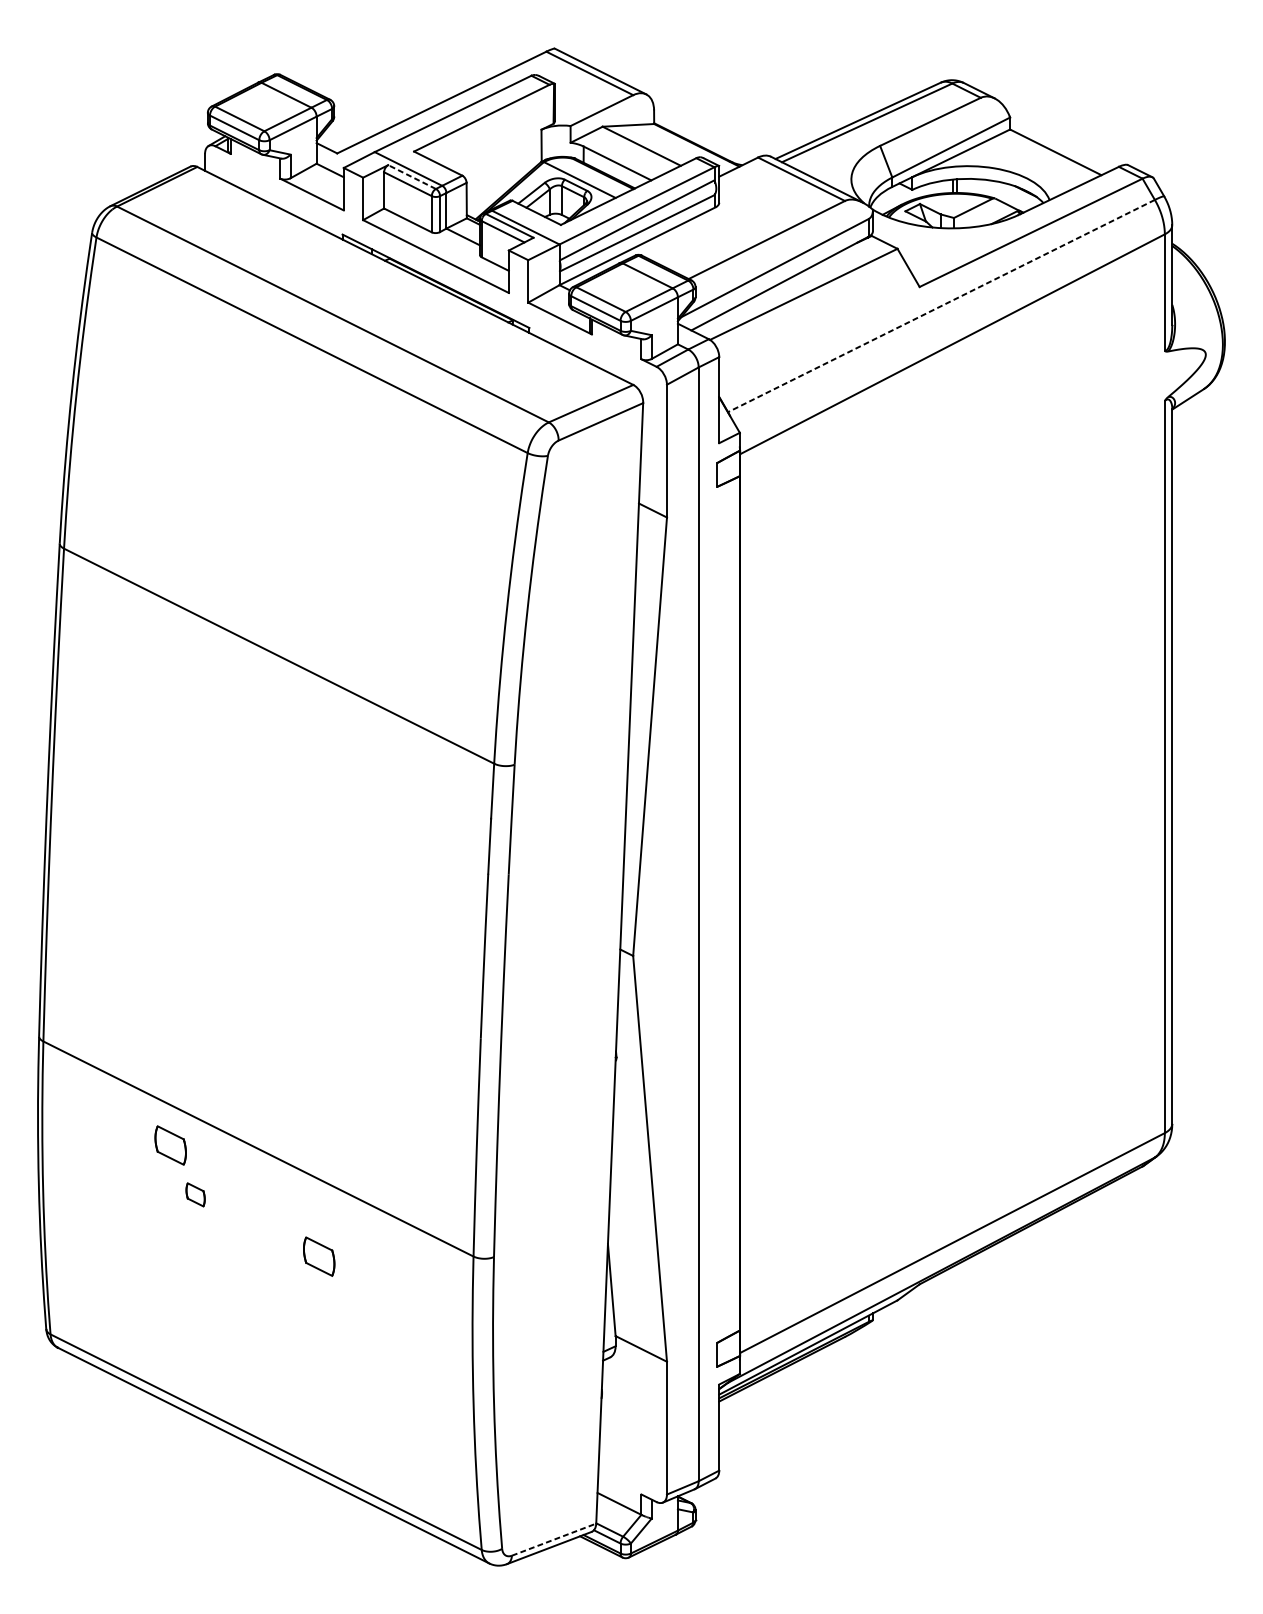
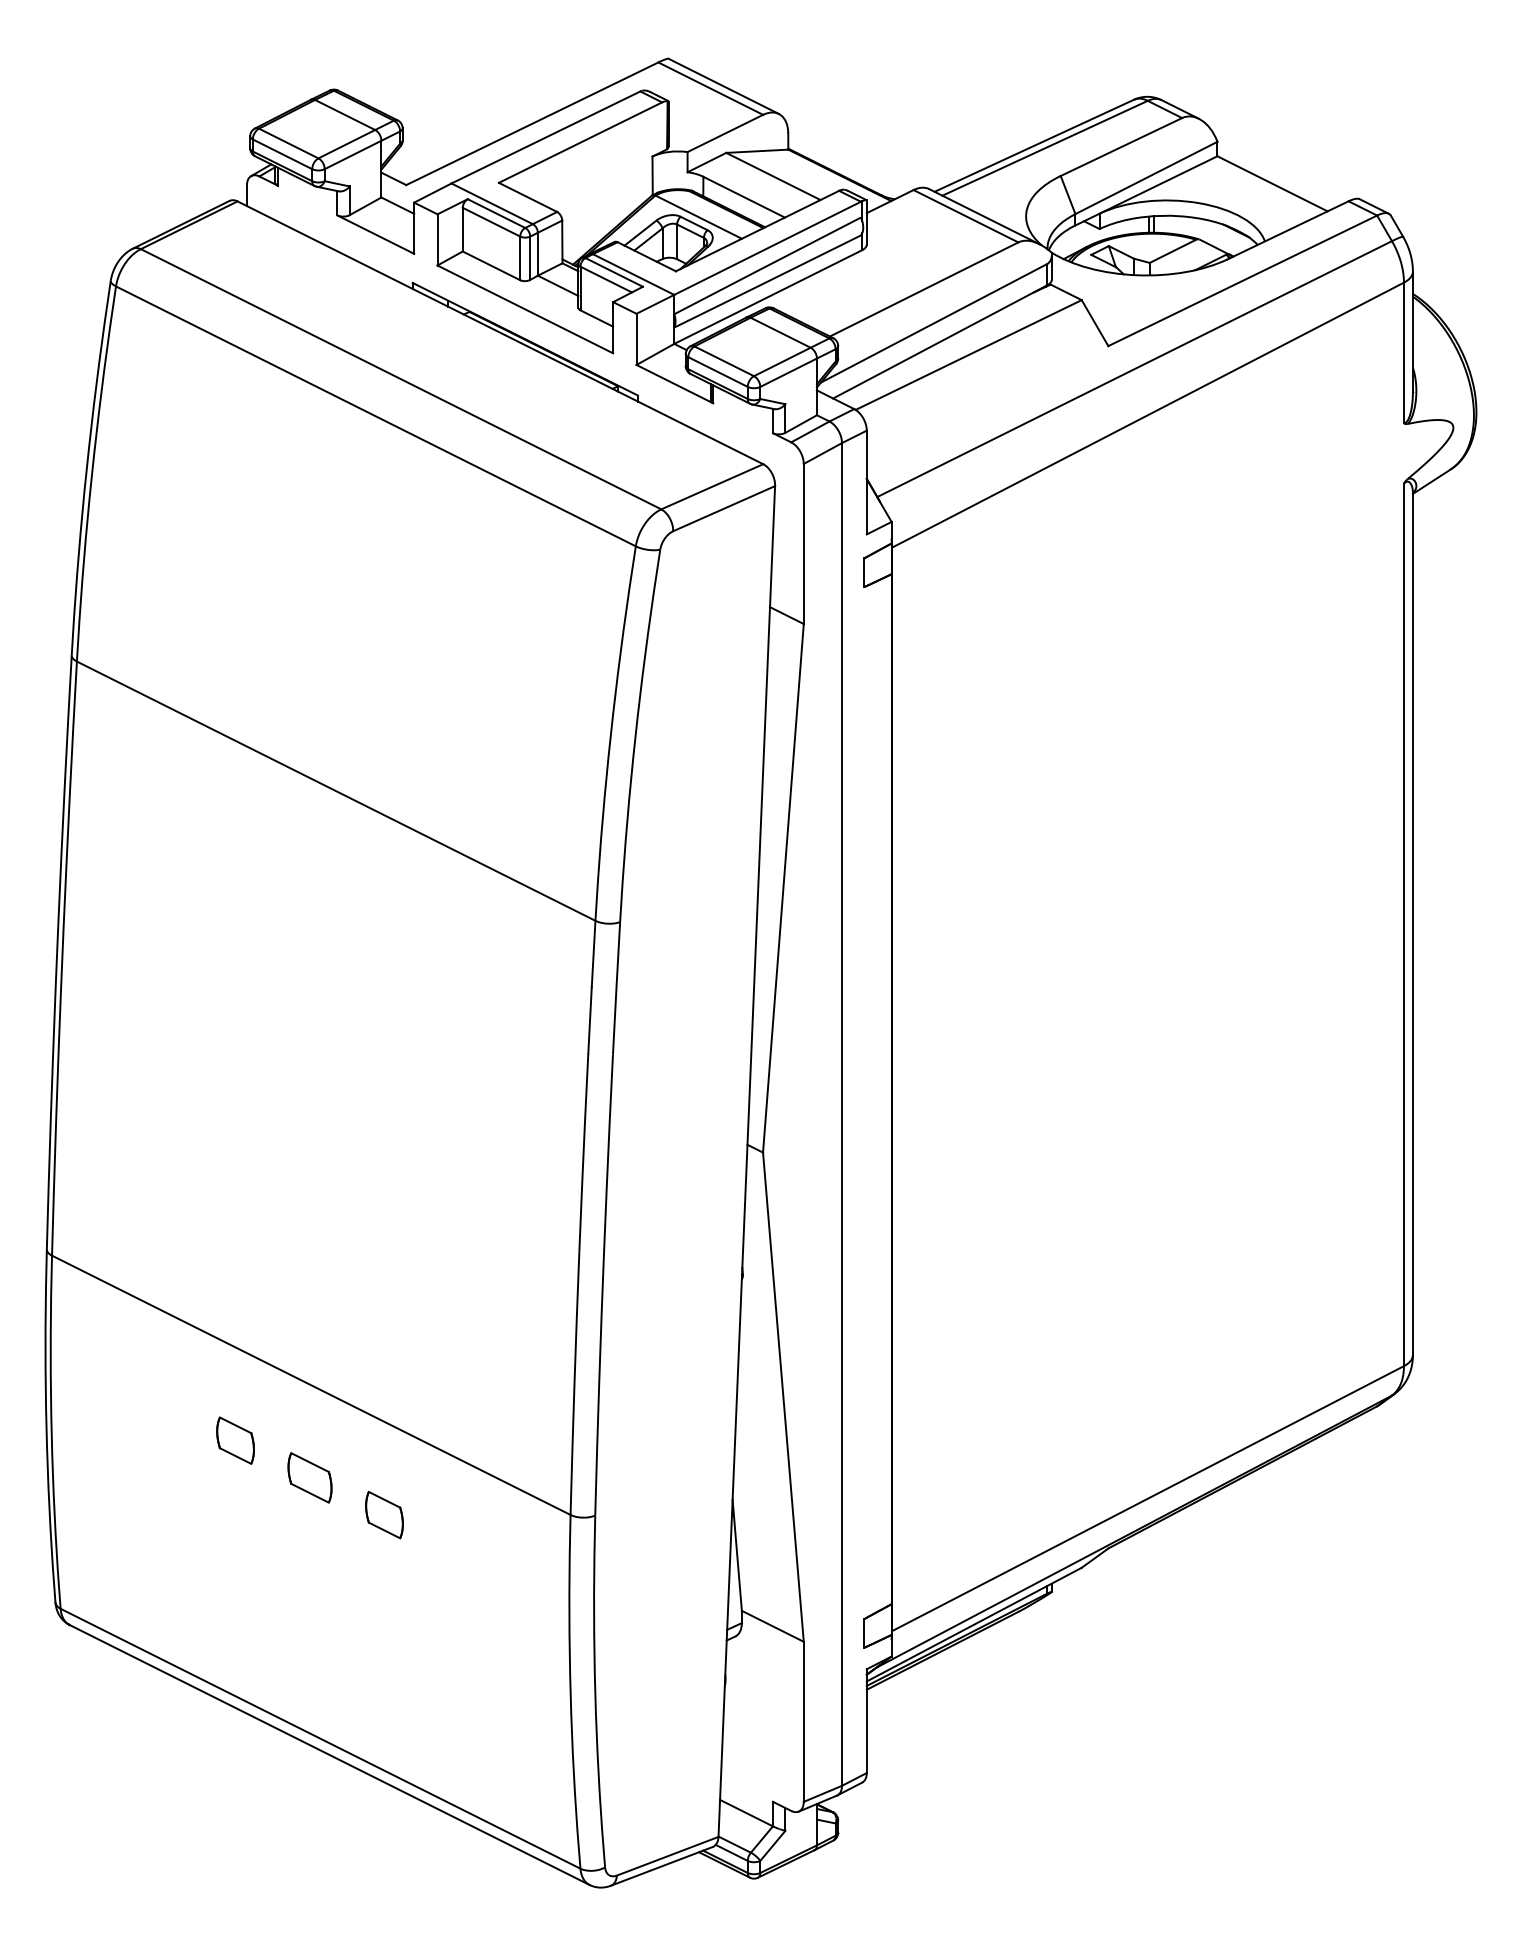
line: (412, 176) -> (496, 213), dashed -> solid
line: (941, 306) -> (1134, 369), dashed -> solid
part: (170, 1145) -> (205, 1380), removed
part: (195, 1194) -> (235, 1440), size x1.67
part: (256, 1225) -> (309, 1477), added
line: (554, 1539) -> (668, 1856), dashed -> solid

